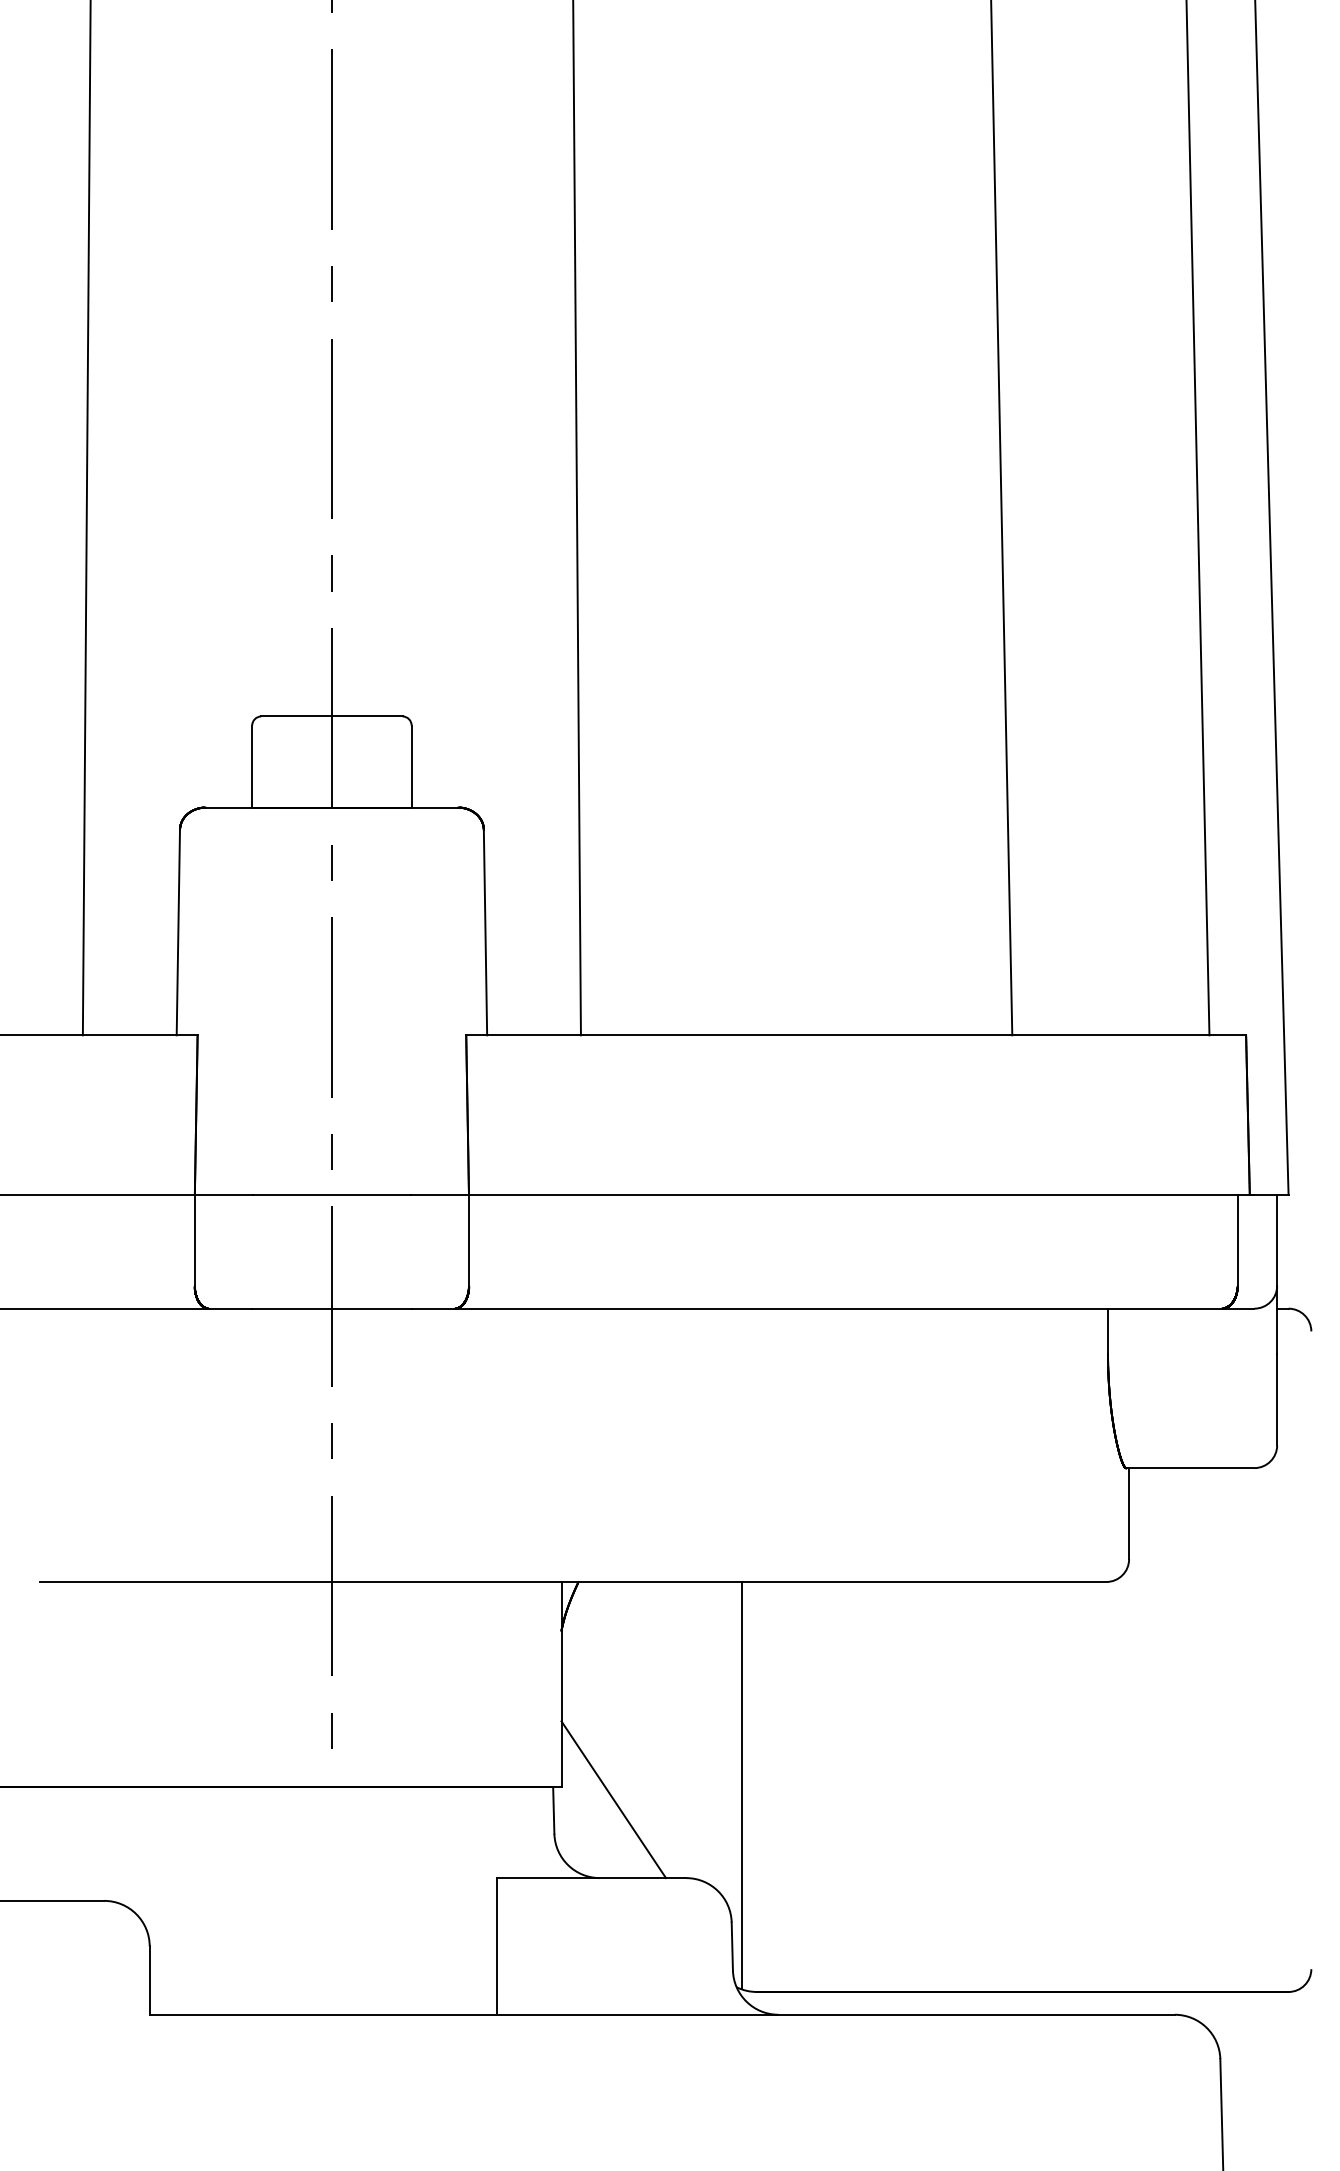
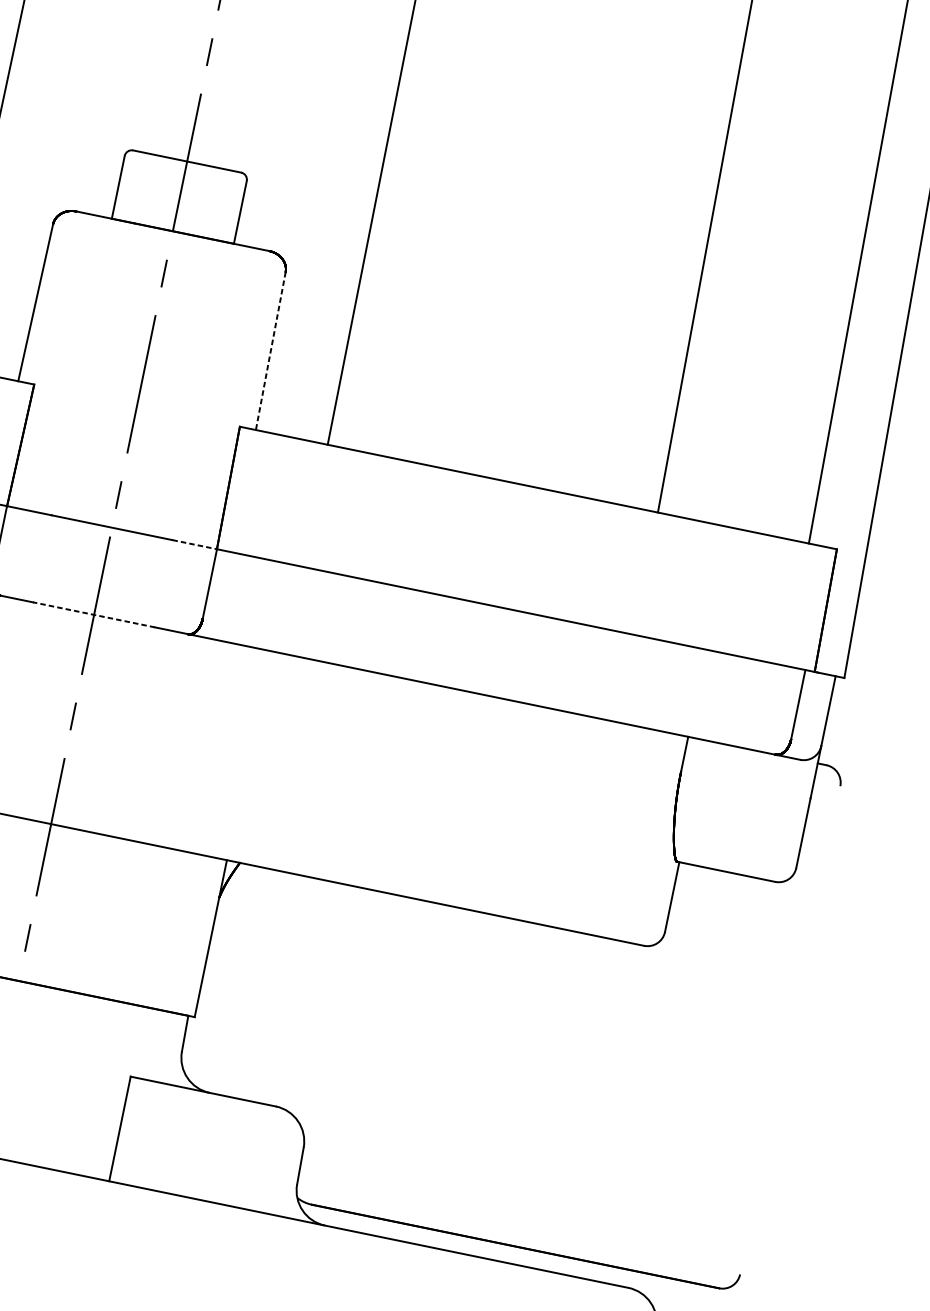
line: (485, 932) -> (270, 351), solid -> dashed
line: (440, 1194) -> (195, 544), solid -> dashed
line: (331, 1308) -> (93, 614), solid -> dashed
line: (741, 1785) -> (332, 1044), removed
line: (613, 1799) -> (232, 1034), removed

